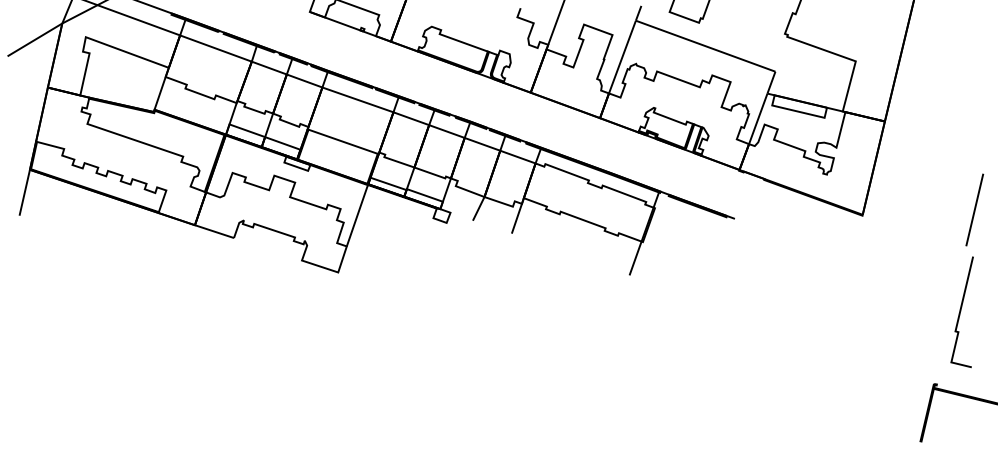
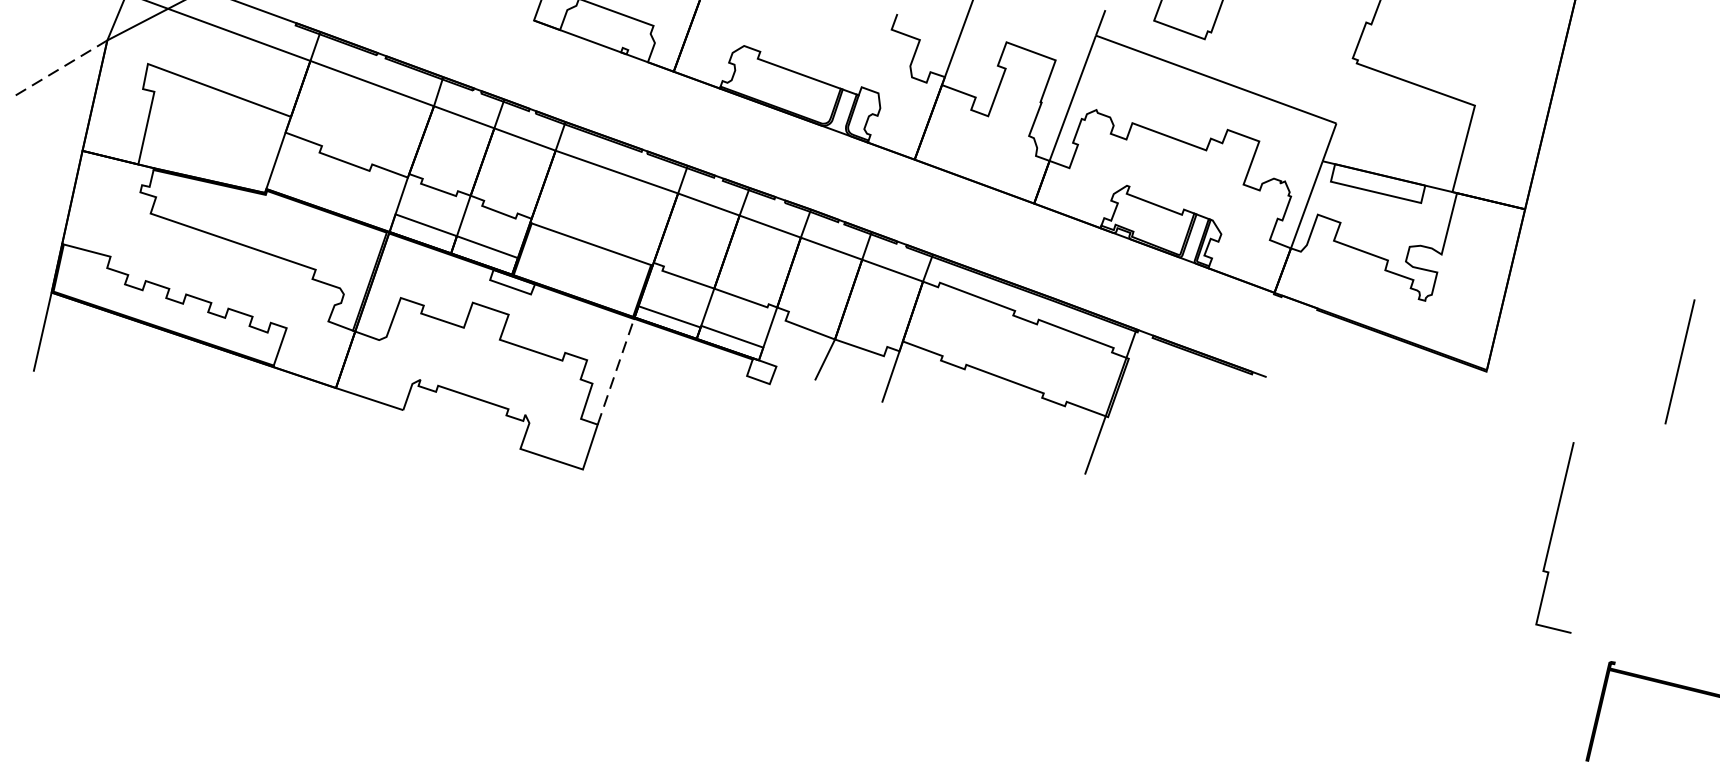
line: (34, 39) -> (59, 67), solid -> dashed
line: (357, 215) -> (616, 371), solid -> dashed
line: (961, 311) -> (1553, 536), moved

